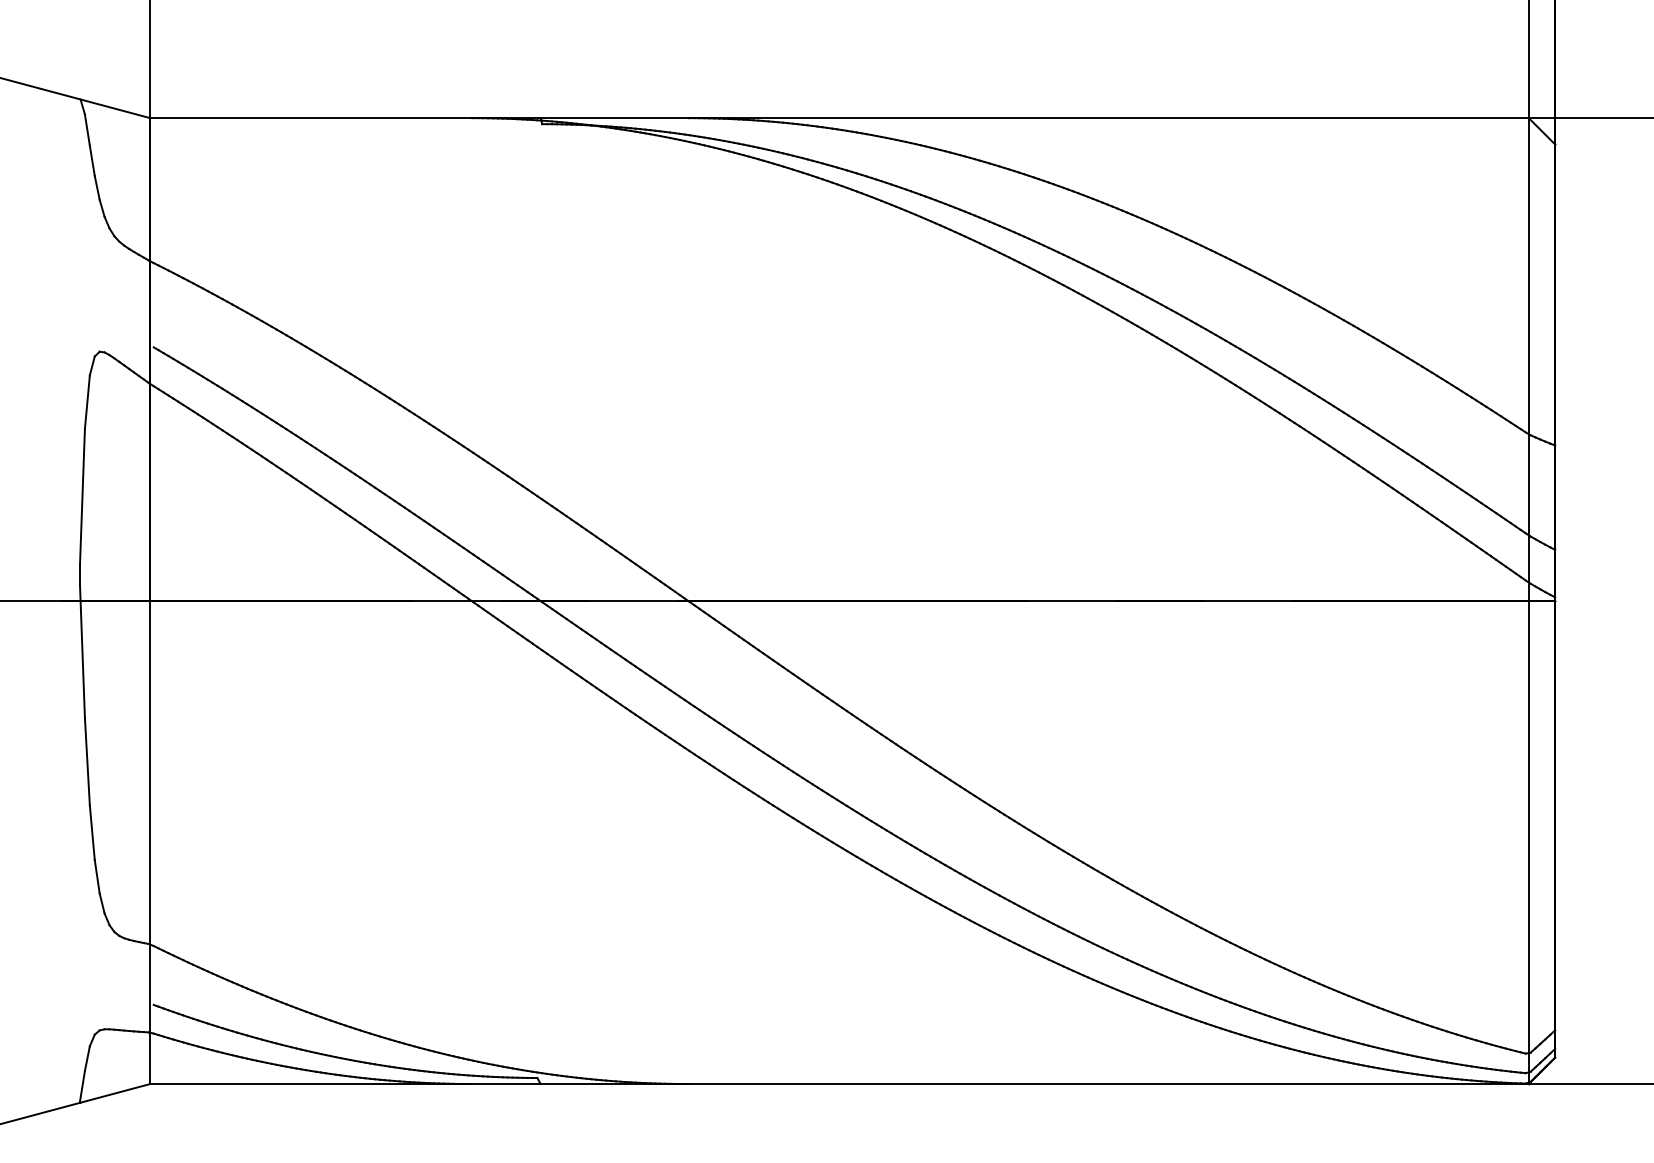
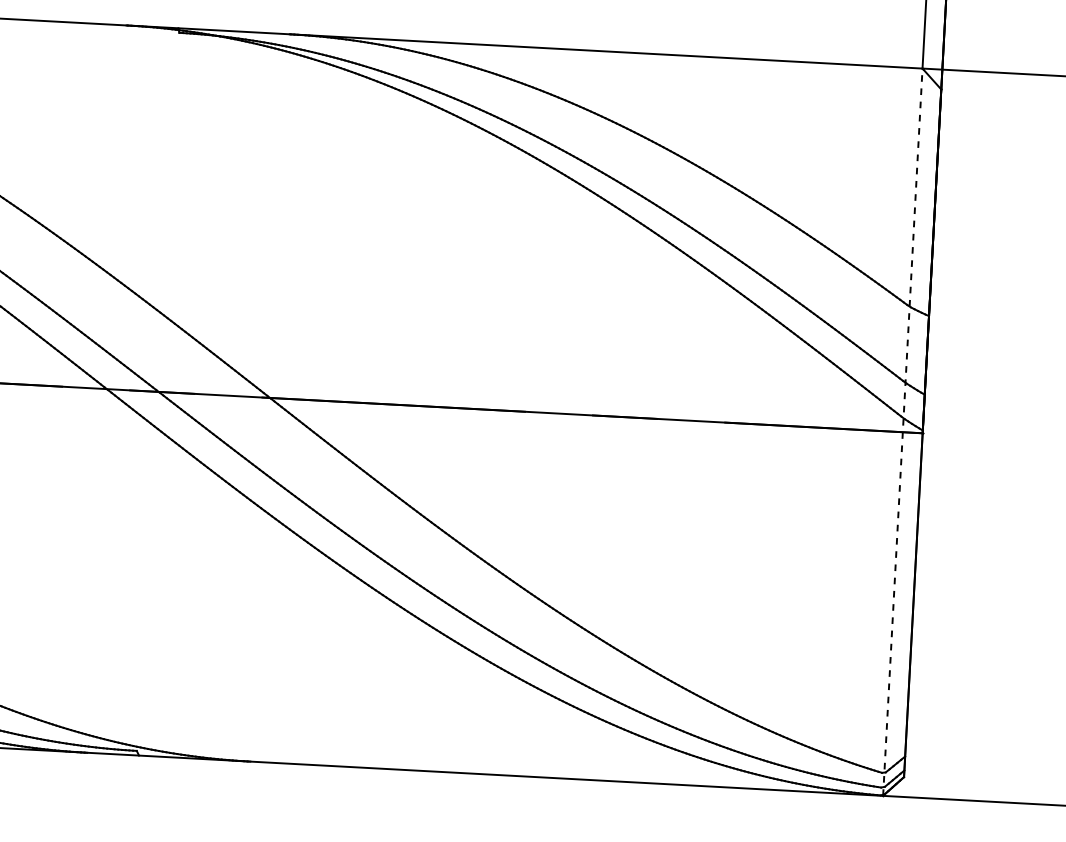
line: (1528, 601) -> (902, 432), solid -> dashed

